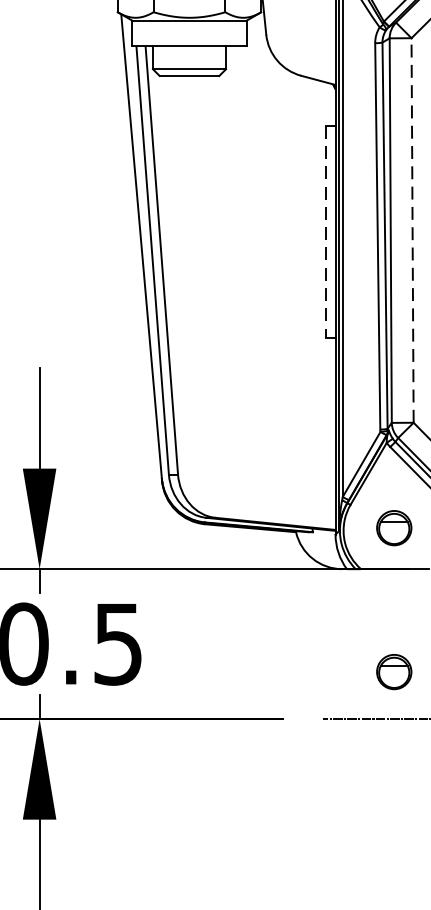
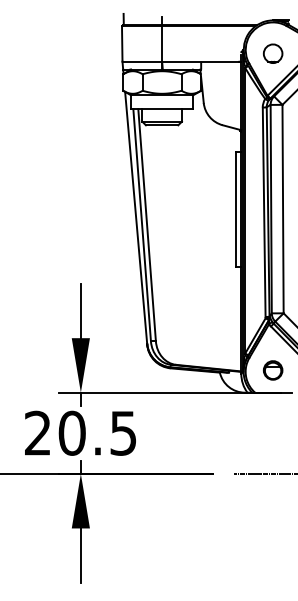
line: (413, 229) -> (283, 208), dashed -> solid
line: (326, 233) -> (236, 210), dashed -> solid
part: (393, 672) -> (272, 448), removed

